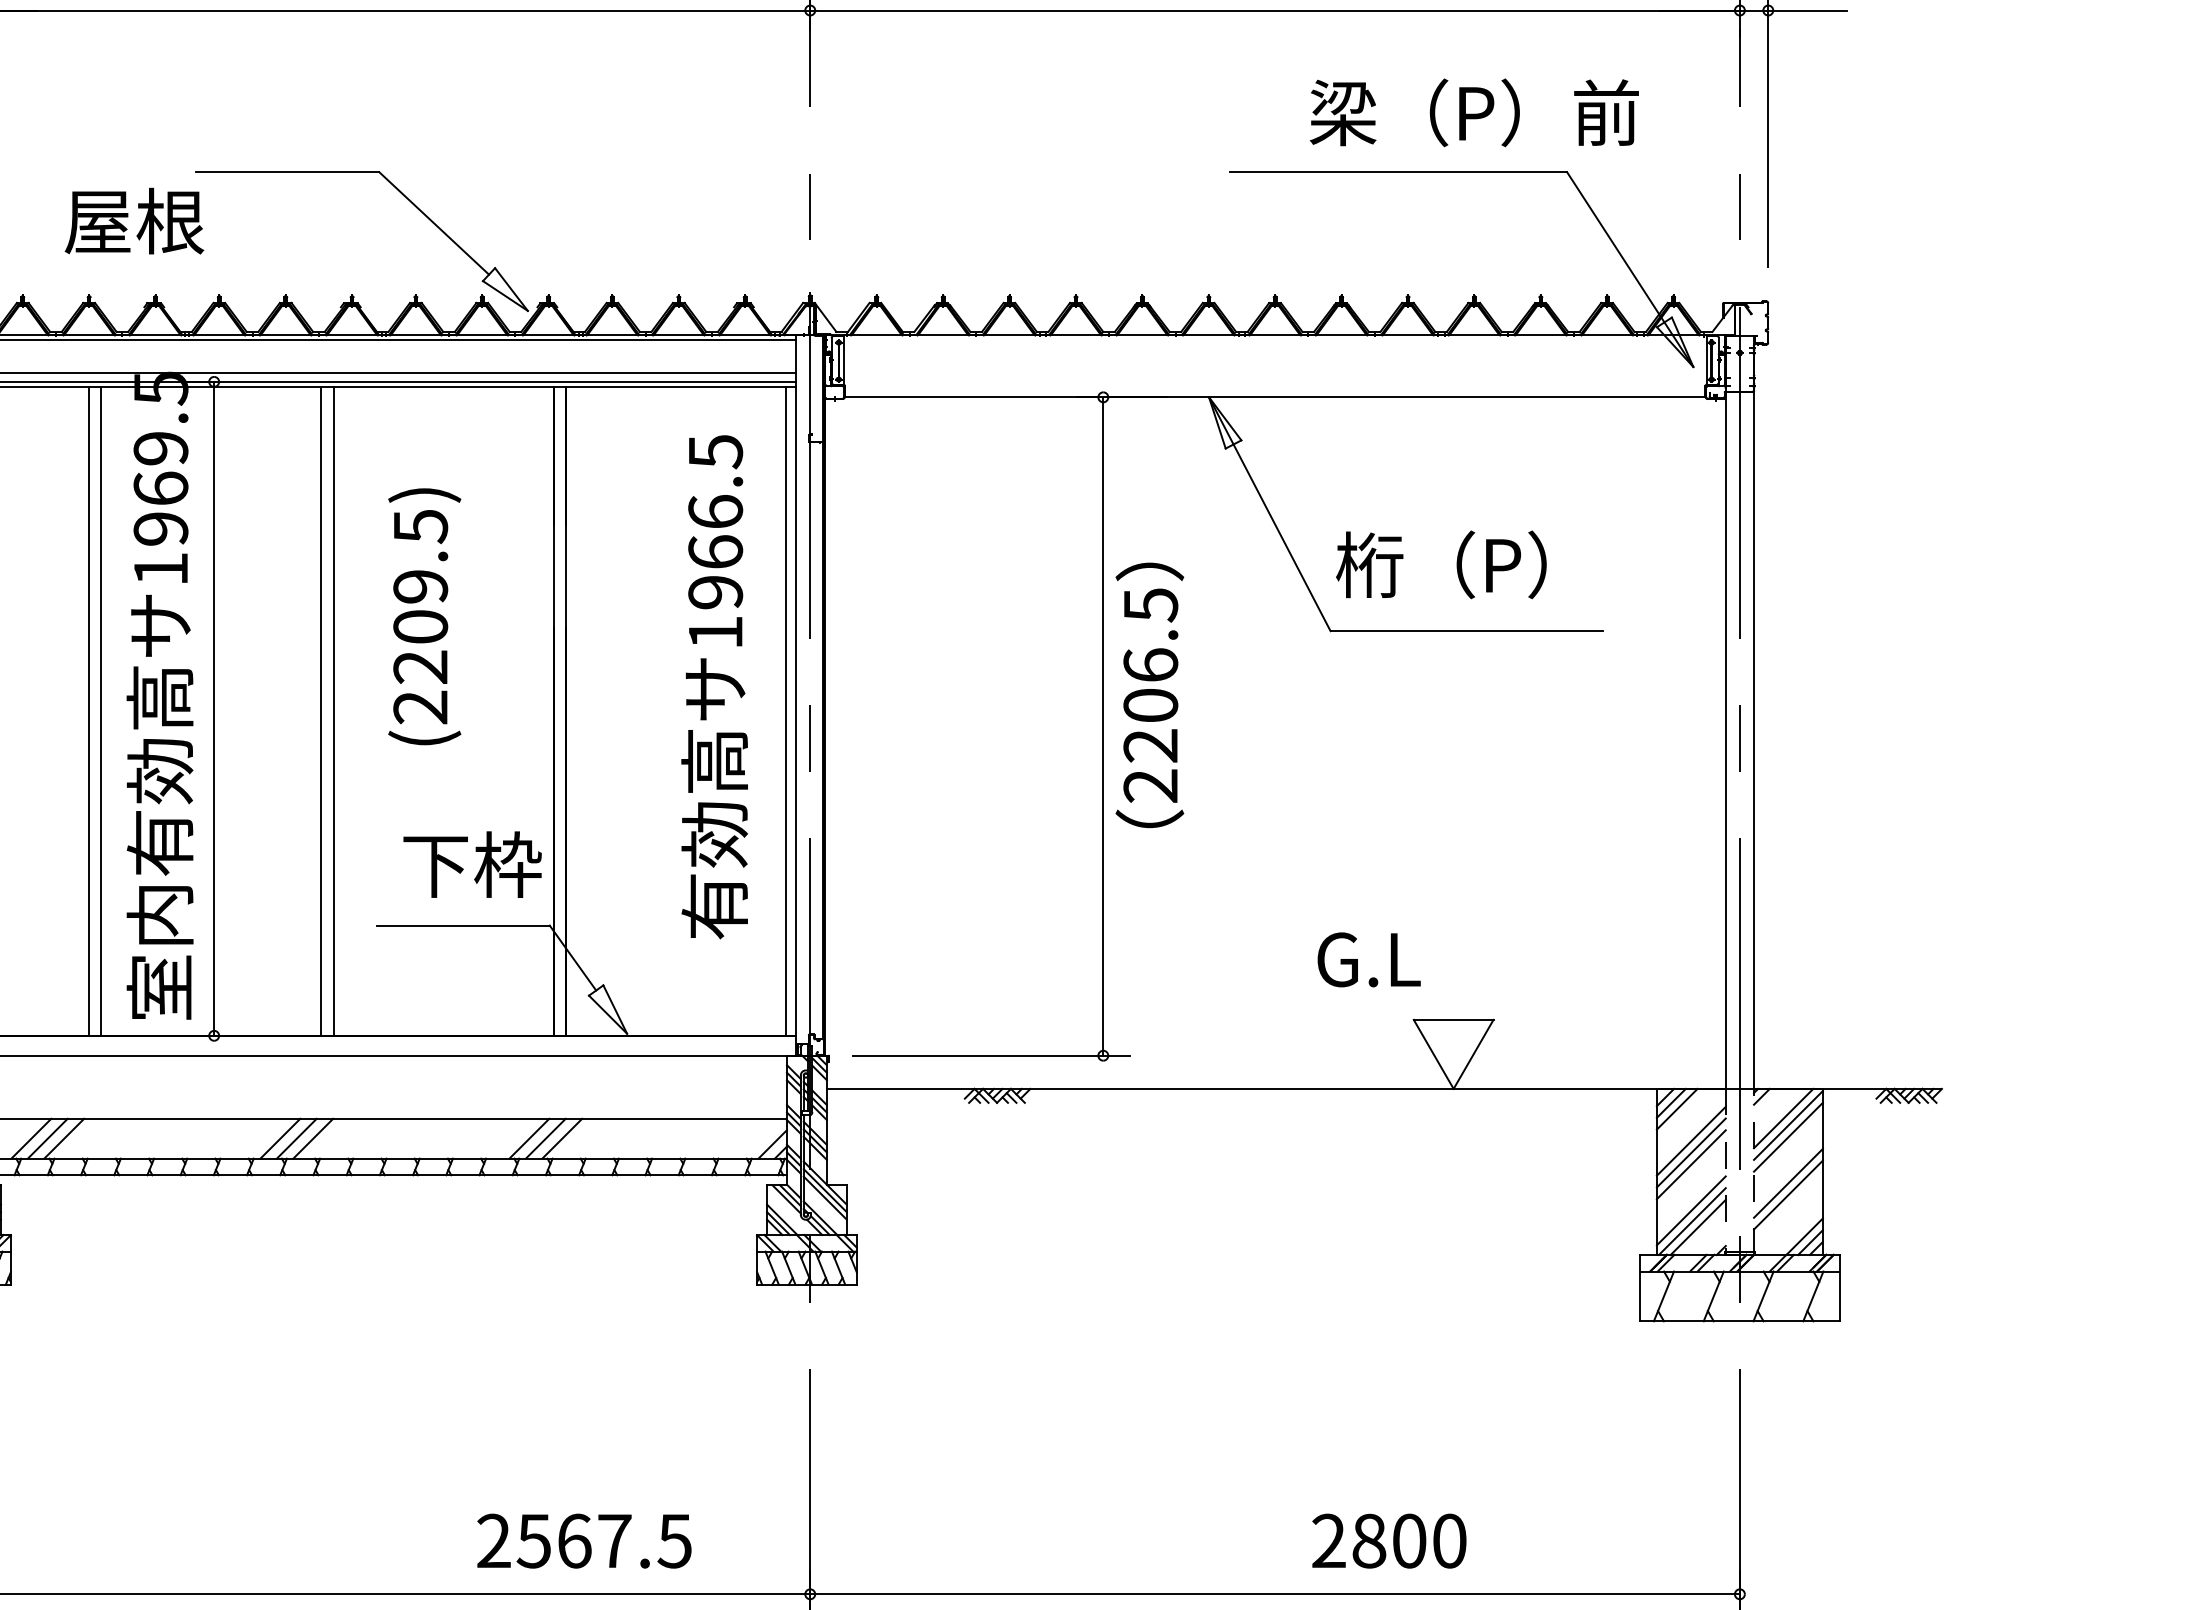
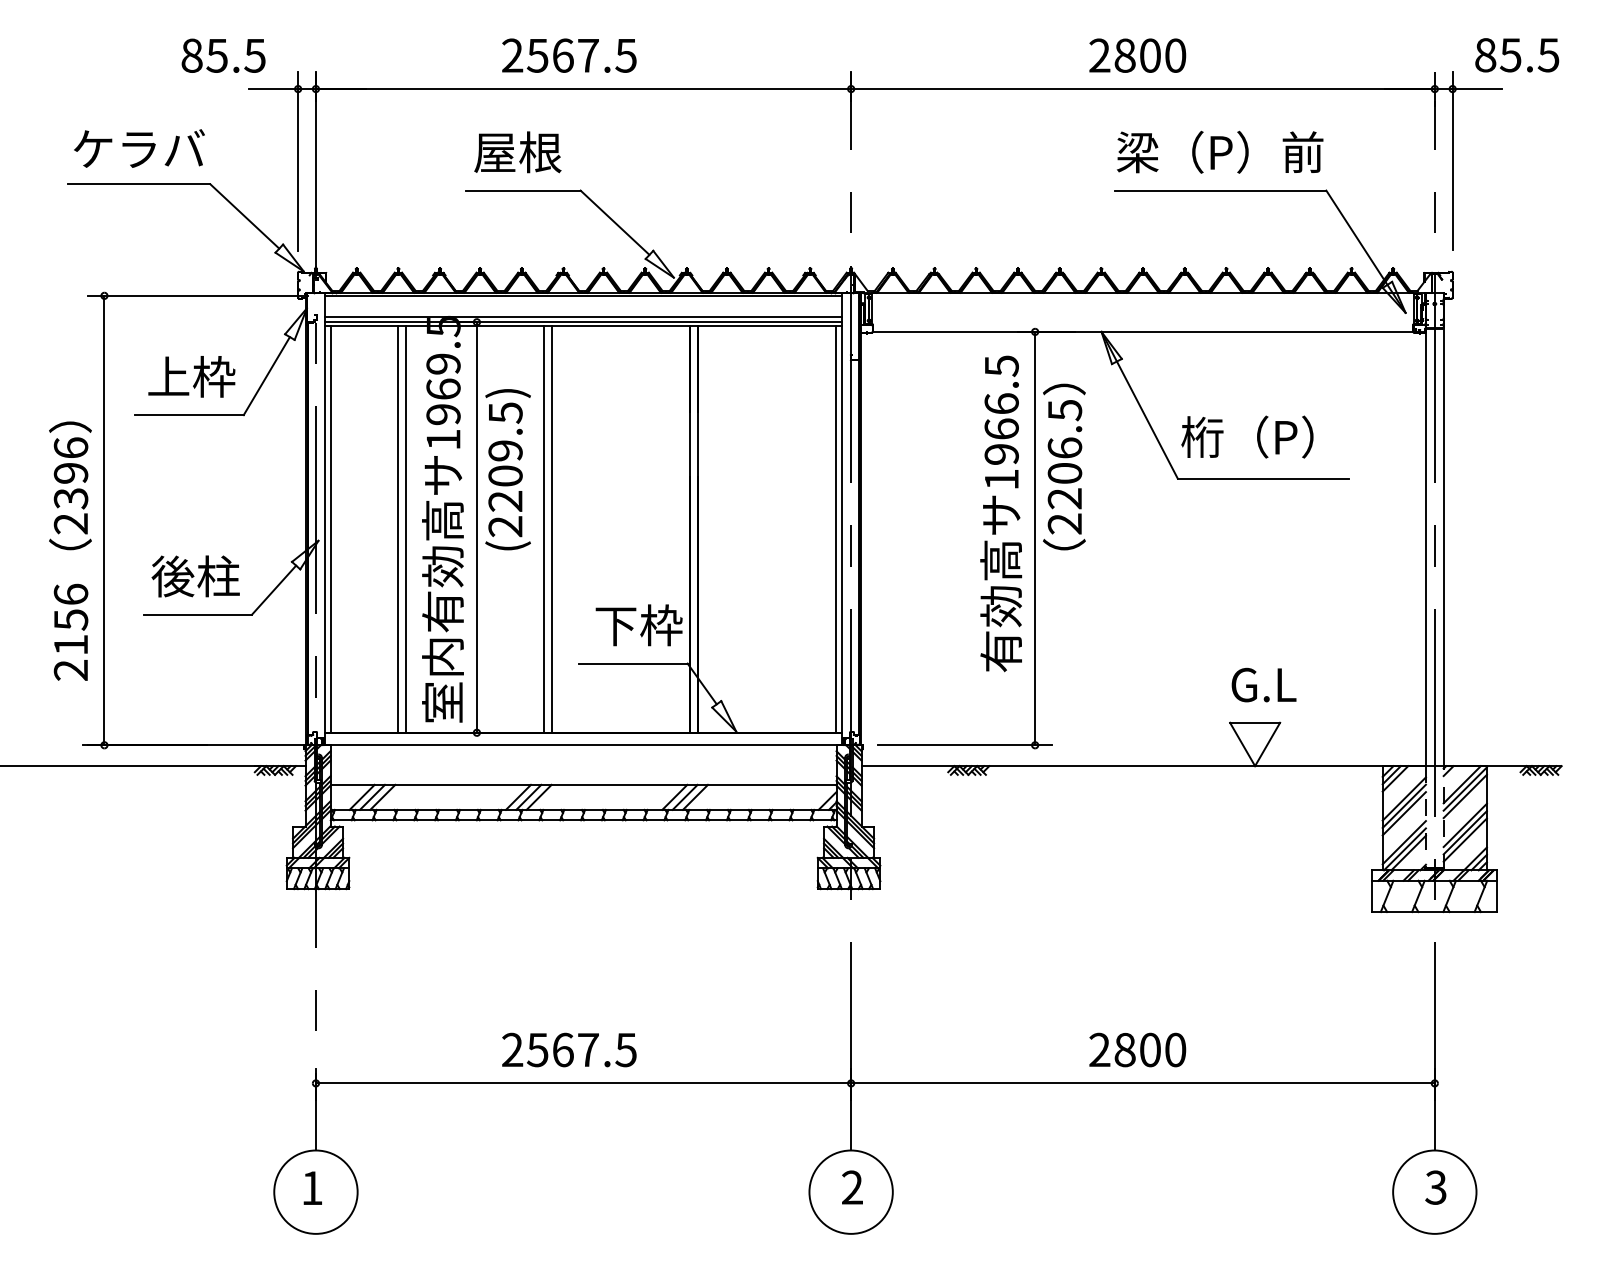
text: (1474, 111) -> (1220, 151), moved
text: (133, 221) -> (517, 152), moved
text: (423, 616) -> (507, 469), moved
text: (715, 686) -> (1001, 513), moved
text: (1150, 694) -> (1064, 466), moved
text: (1368, 958) -> (1263, 684), moved
line: (1787, 1205) -> (1464, 839), added
text: (584, 1540) -> (569, 1049), moved
text: (1388, 1540) -> (1137, 1049), moved

